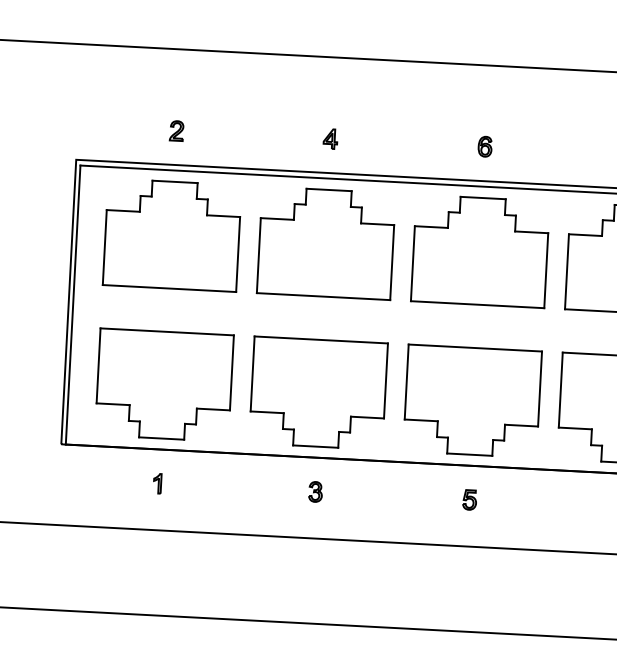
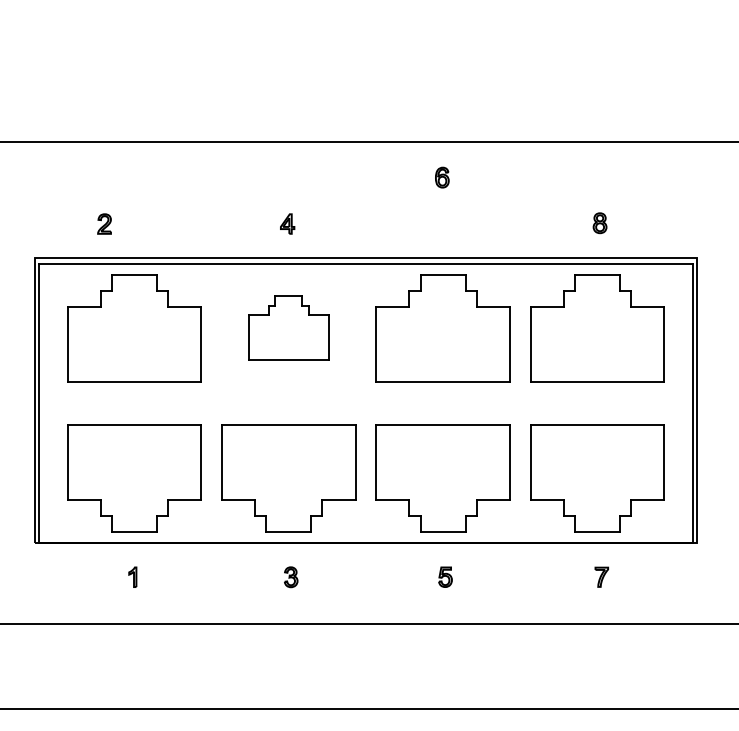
part: (176, 130) -> (104, 223), moved
part: (485, 146) -> (442, 177), moved
part: (326, 243) -> (288, 328), size x0.6

